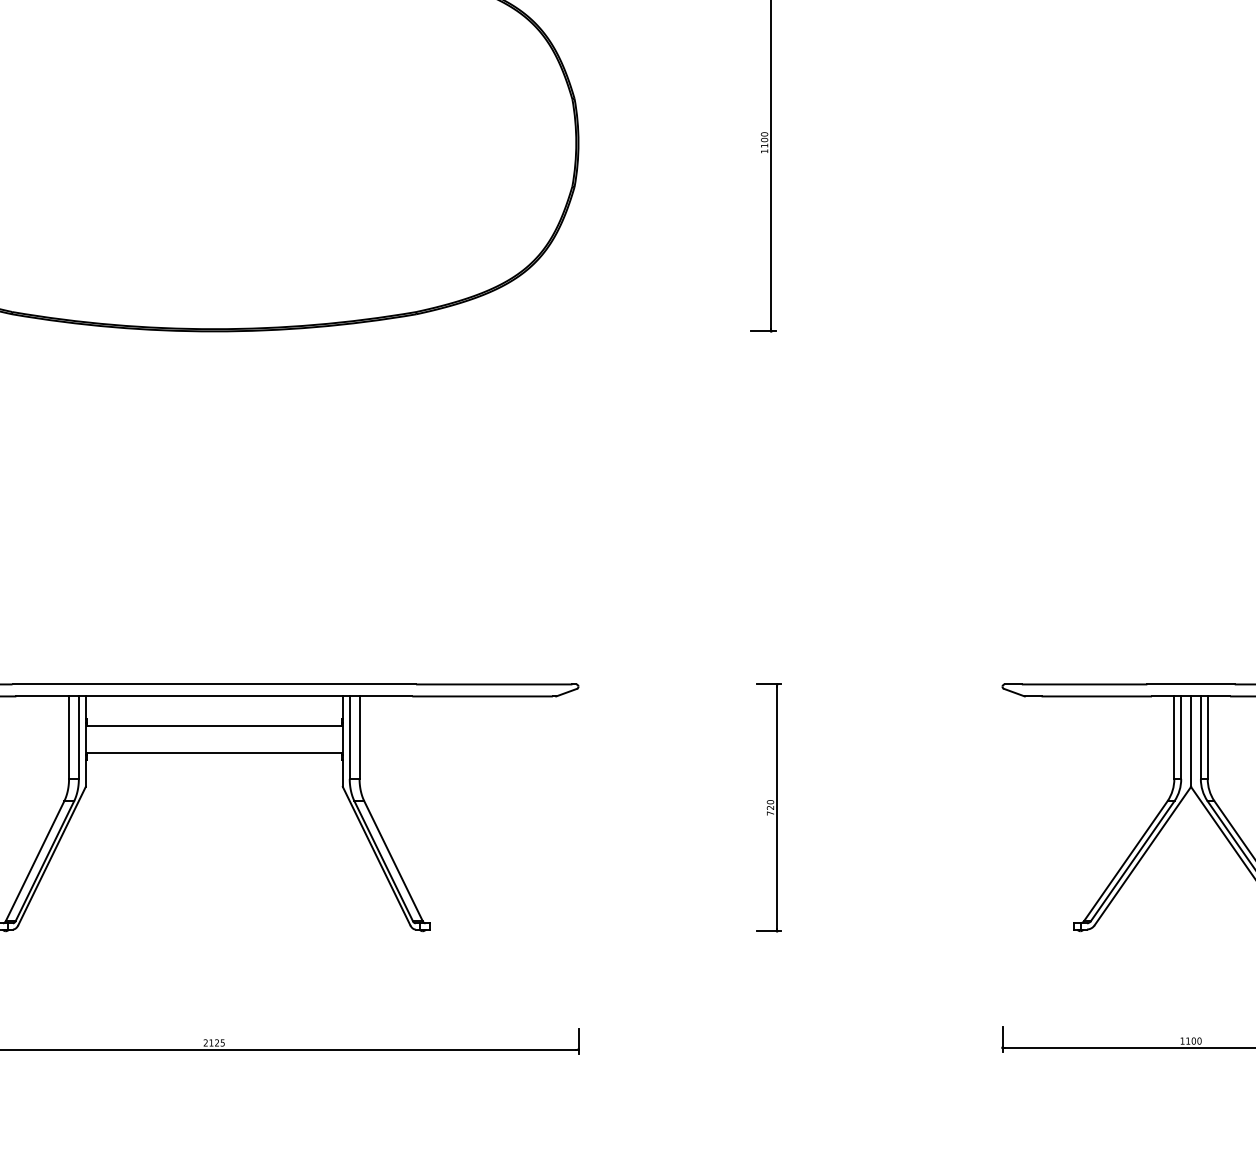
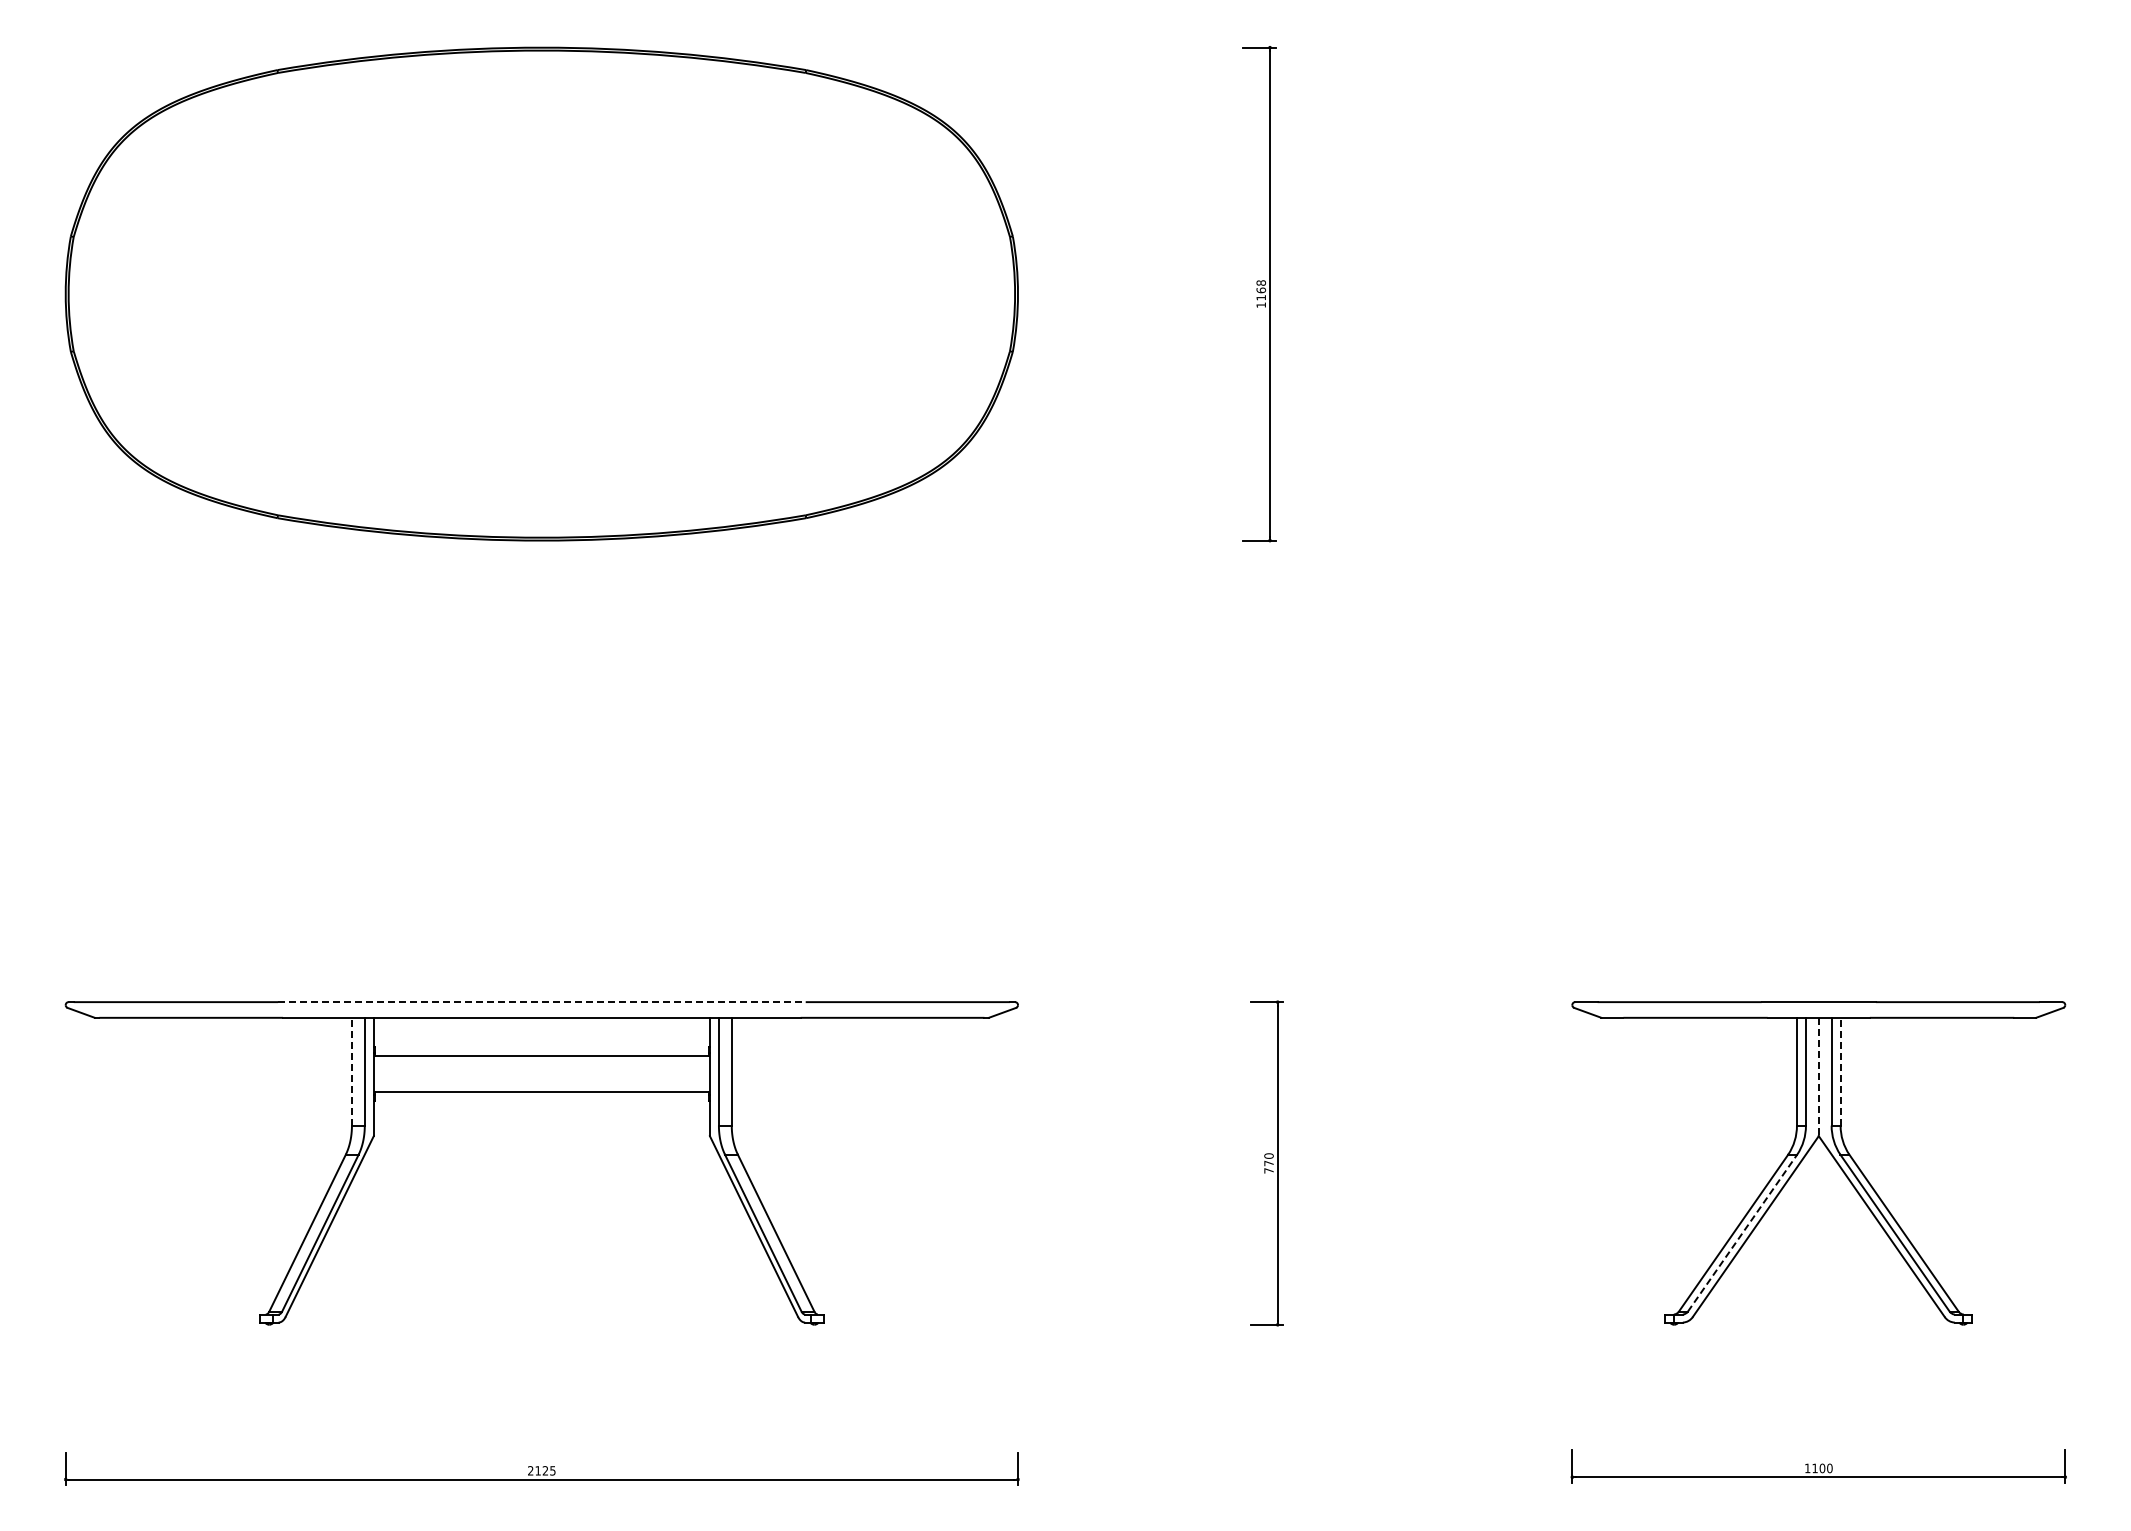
text: (763, 137) -> (1260, 286), 1100 -> 1168
line: (214, 684) -> (541, 1002), solid -> dashed
line: (68, 737) -> (351, 1071), solid -> dashed
line: (1207, 737) -> (1840, 1071), solid -> dashed
line: (1190, 742) -> (1818, 1077), solid -> dashed
text: (770, 807) -> (1268, 1163), 720 -> 770
line: (1132, 861) -> (1742, 1233), solid -> dashed

